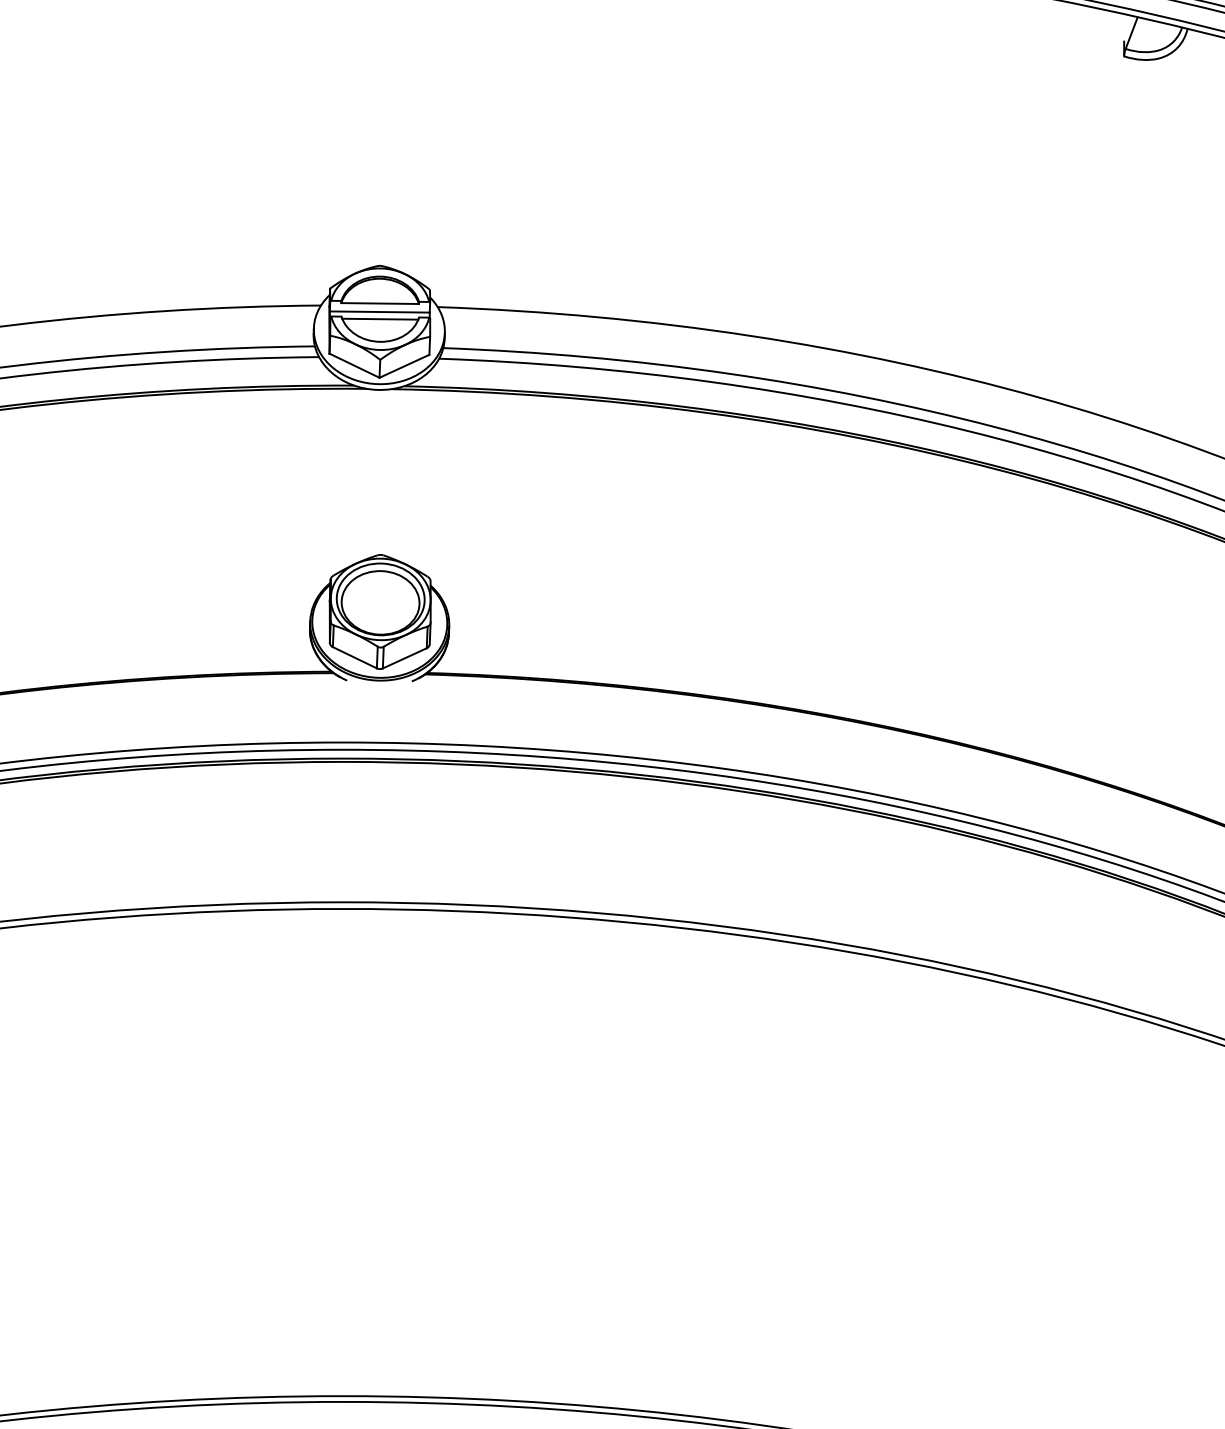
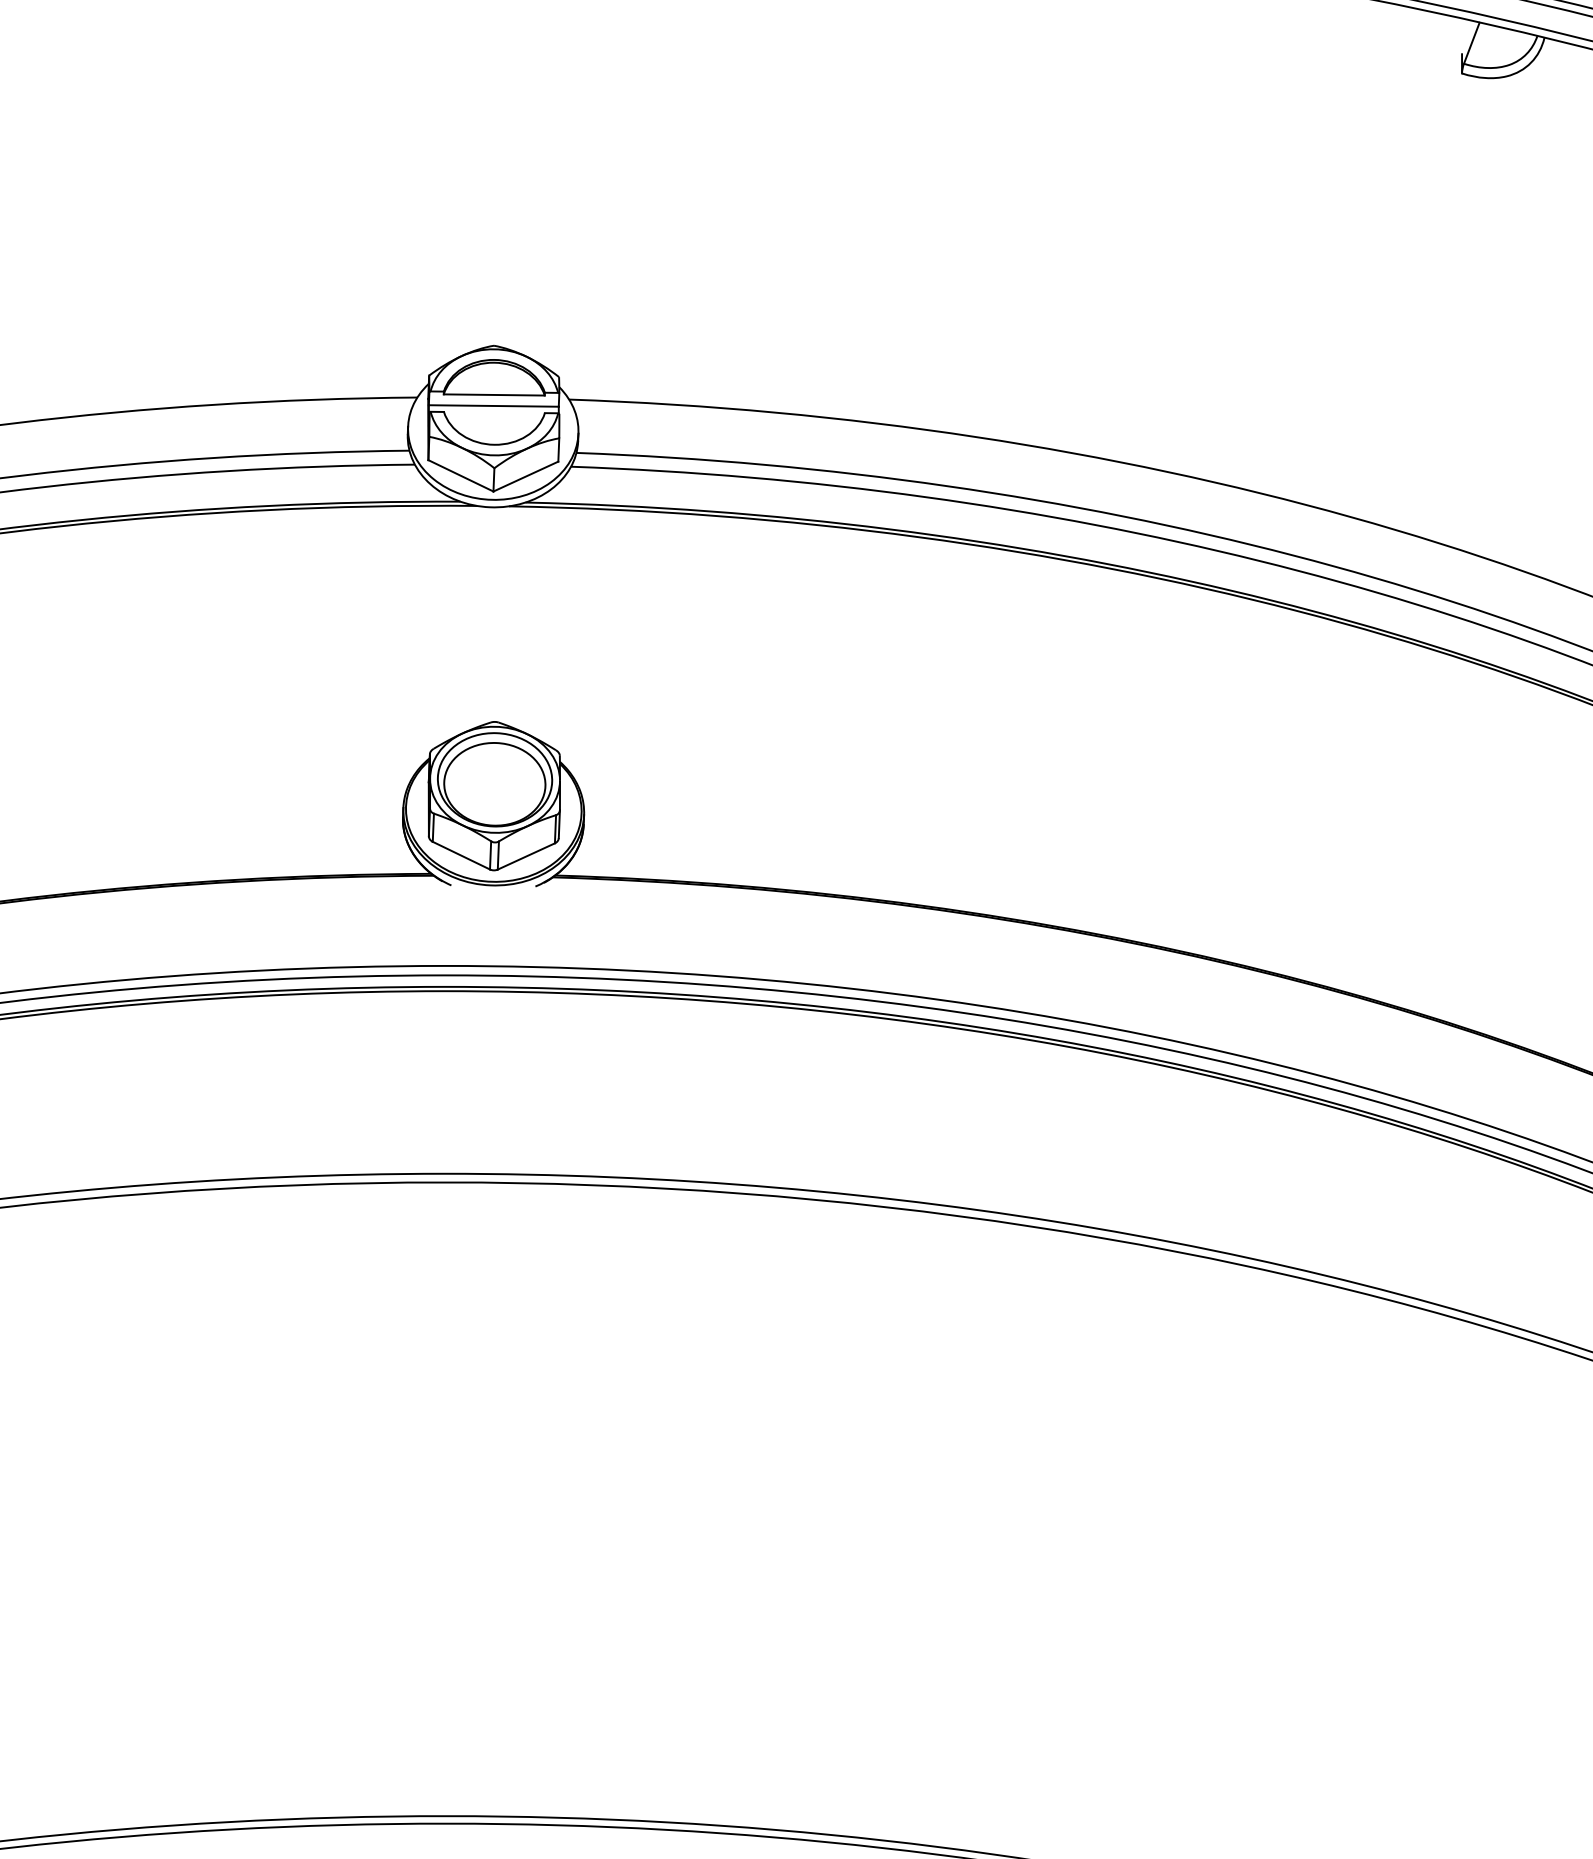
line: (379, 318) -> (493, 414), removed

